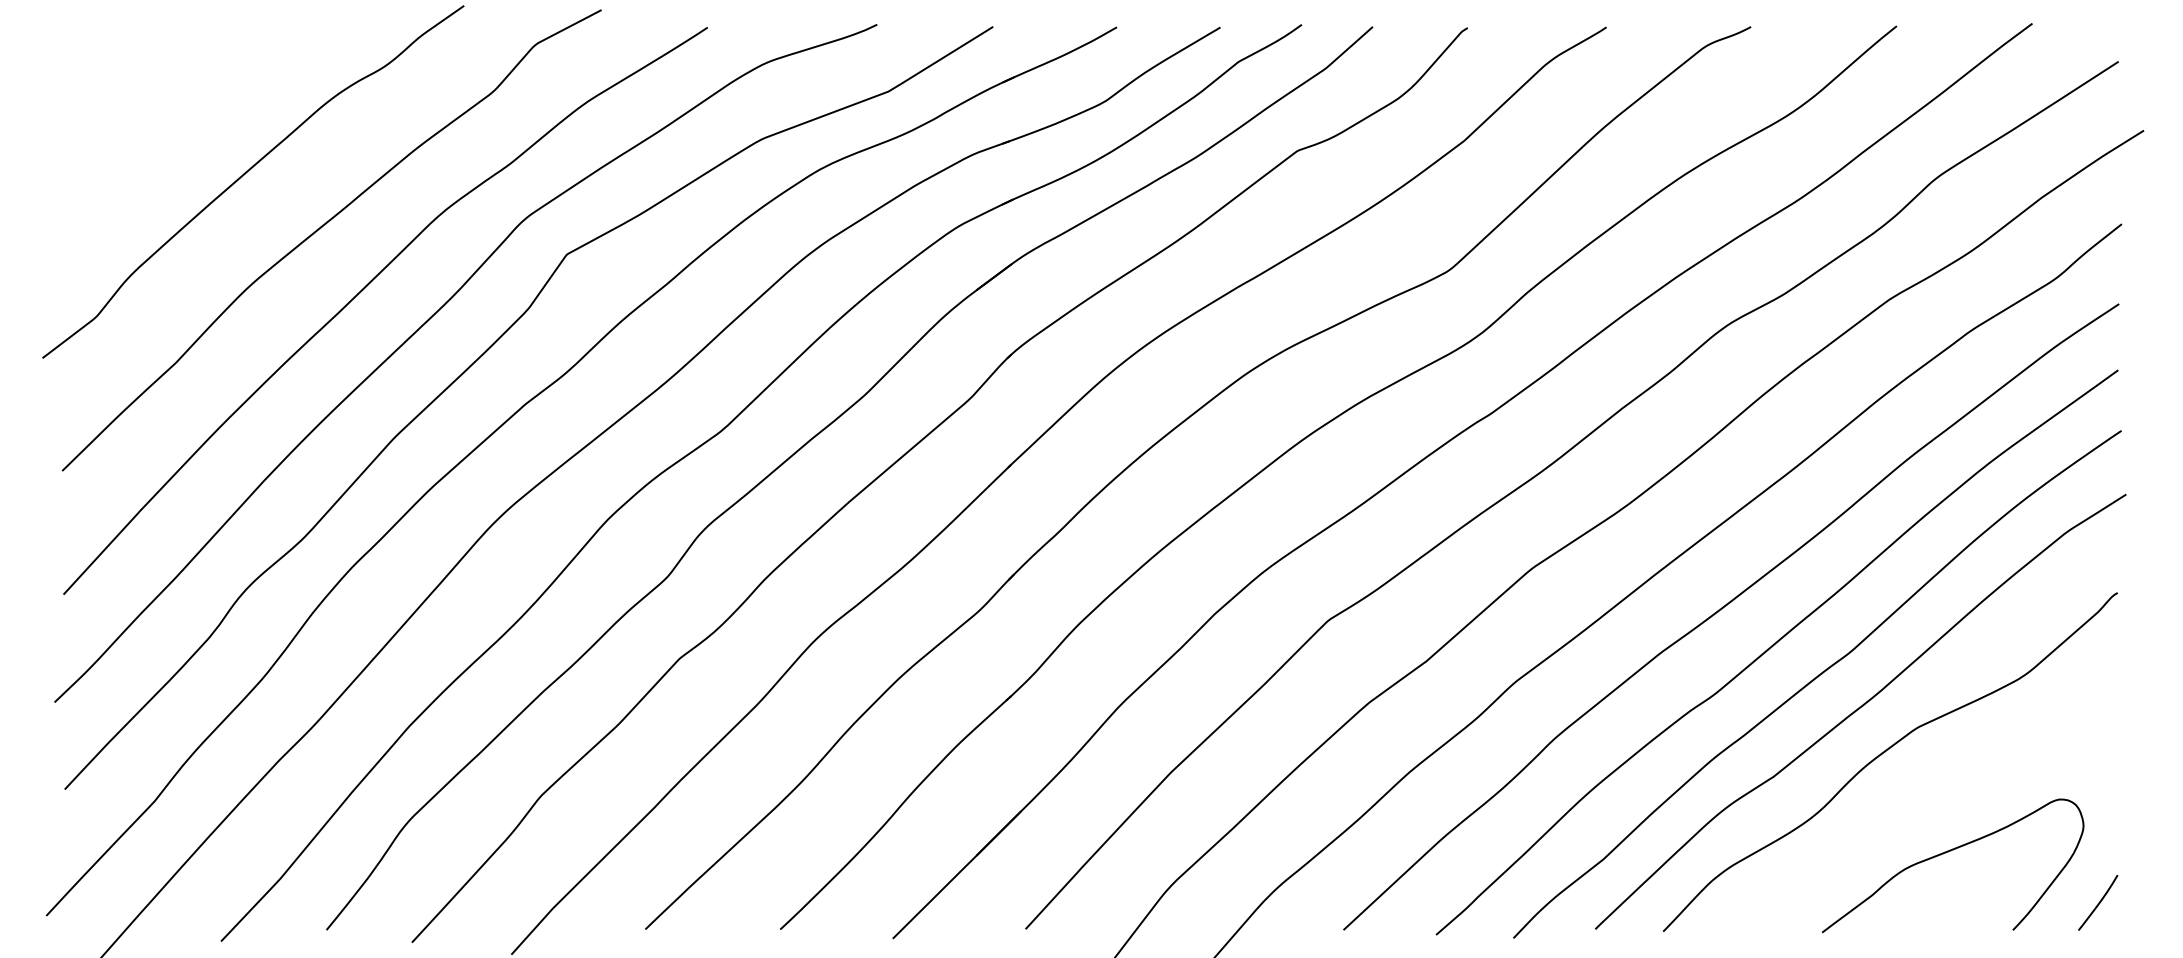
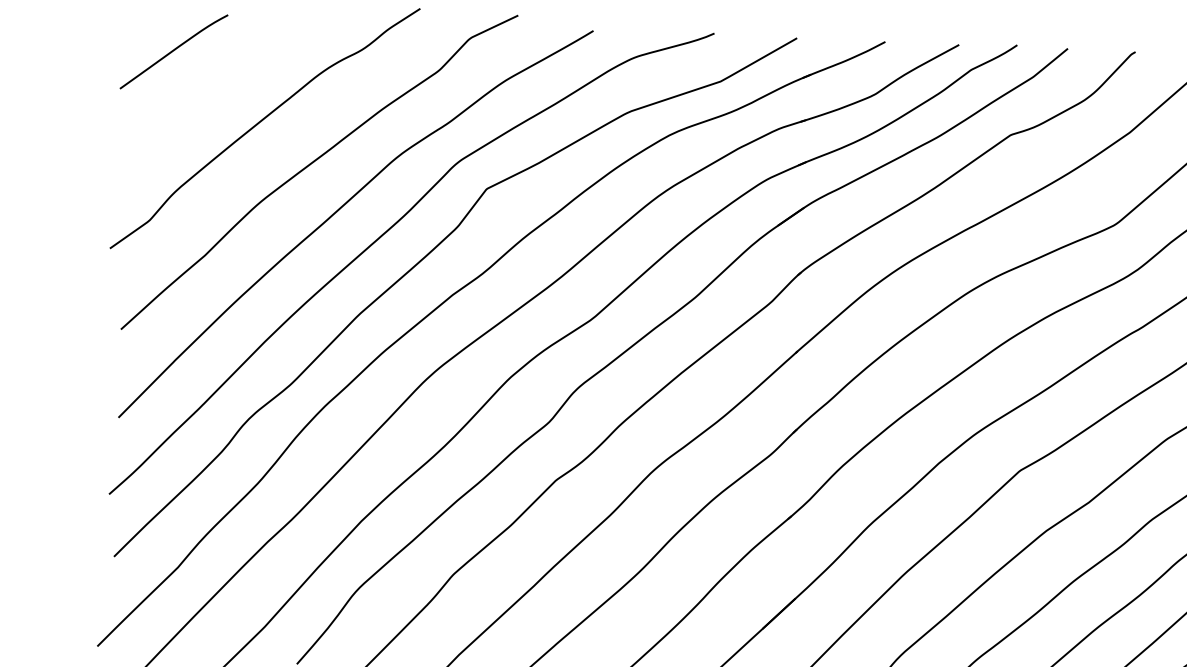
curve: (121, 78) -> (173, 51), added

